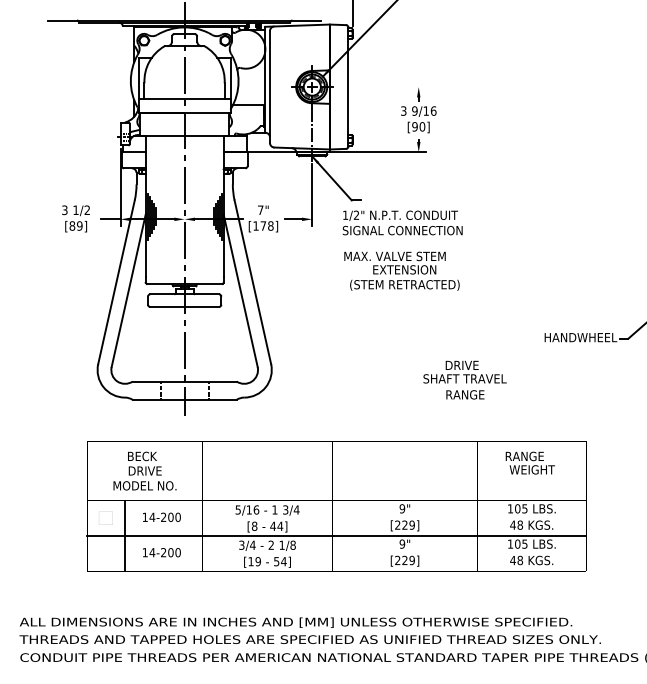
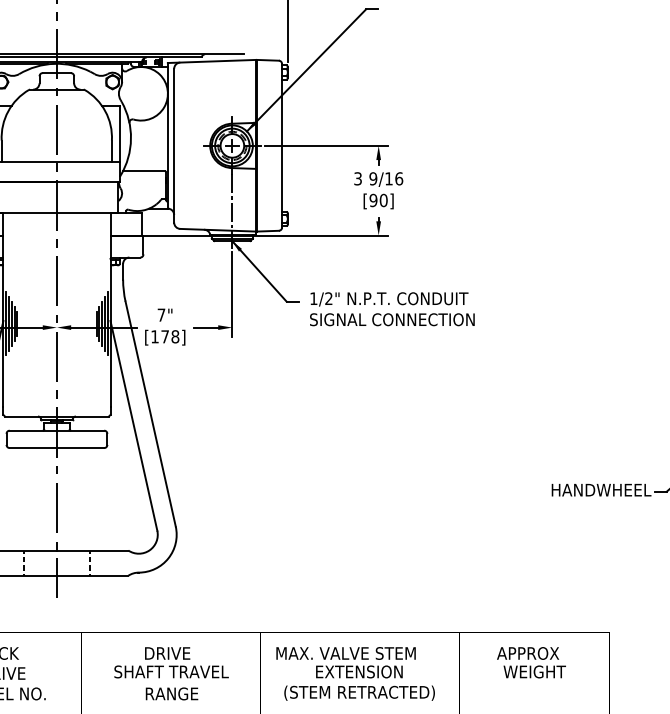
line: (380, 87) -> (326, 146), added
text: (402, 222) -> (392, 308), moved
text: (401, 270) -> (354, 672), moved
text: (464, 379) -> (170, 672), moved
text: (527, 456) -> (528, 653), RANGE -> APPROX

